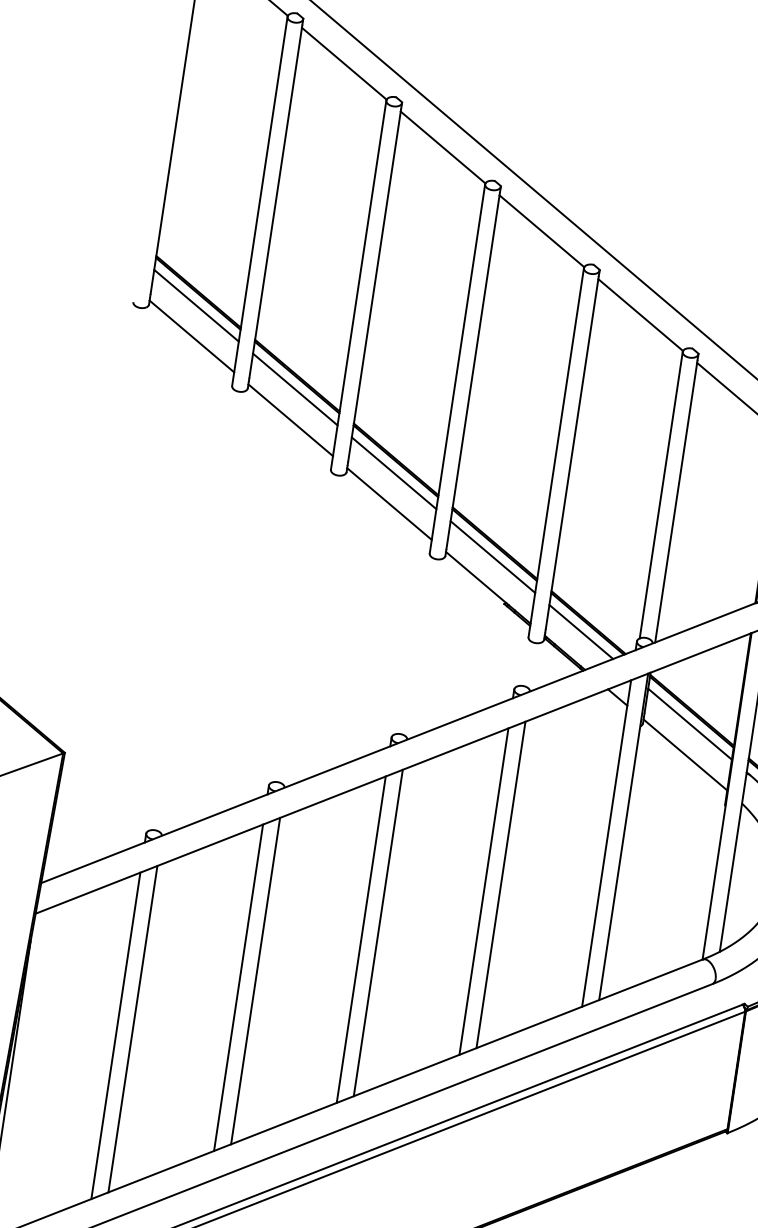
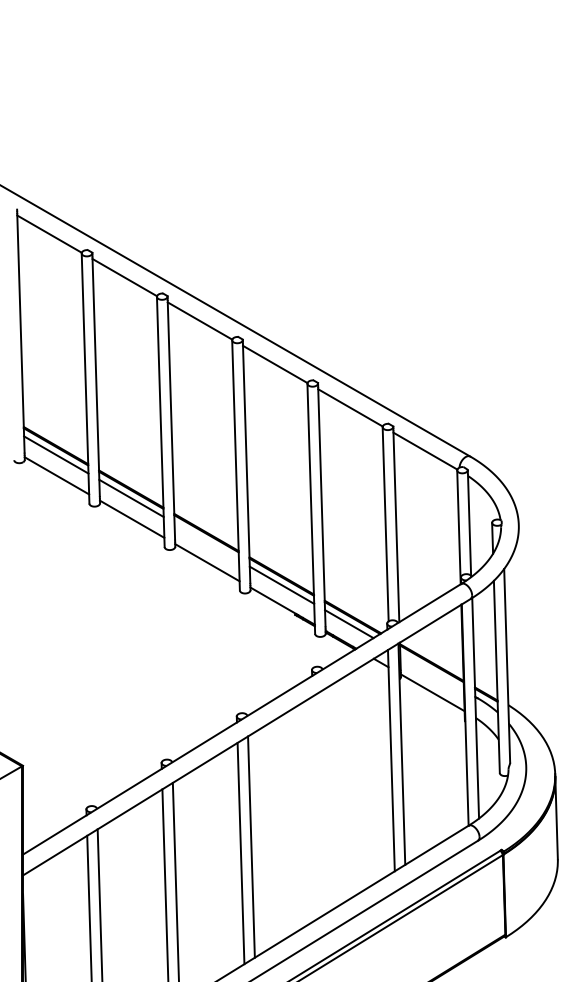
line: (393, 472) -> (206, 541), removed
line: (689, 723) -> (431, 671), removed
line: (500, 884) -> (326, 800), removed
line: (483, 890) -> (315, 806), removed

